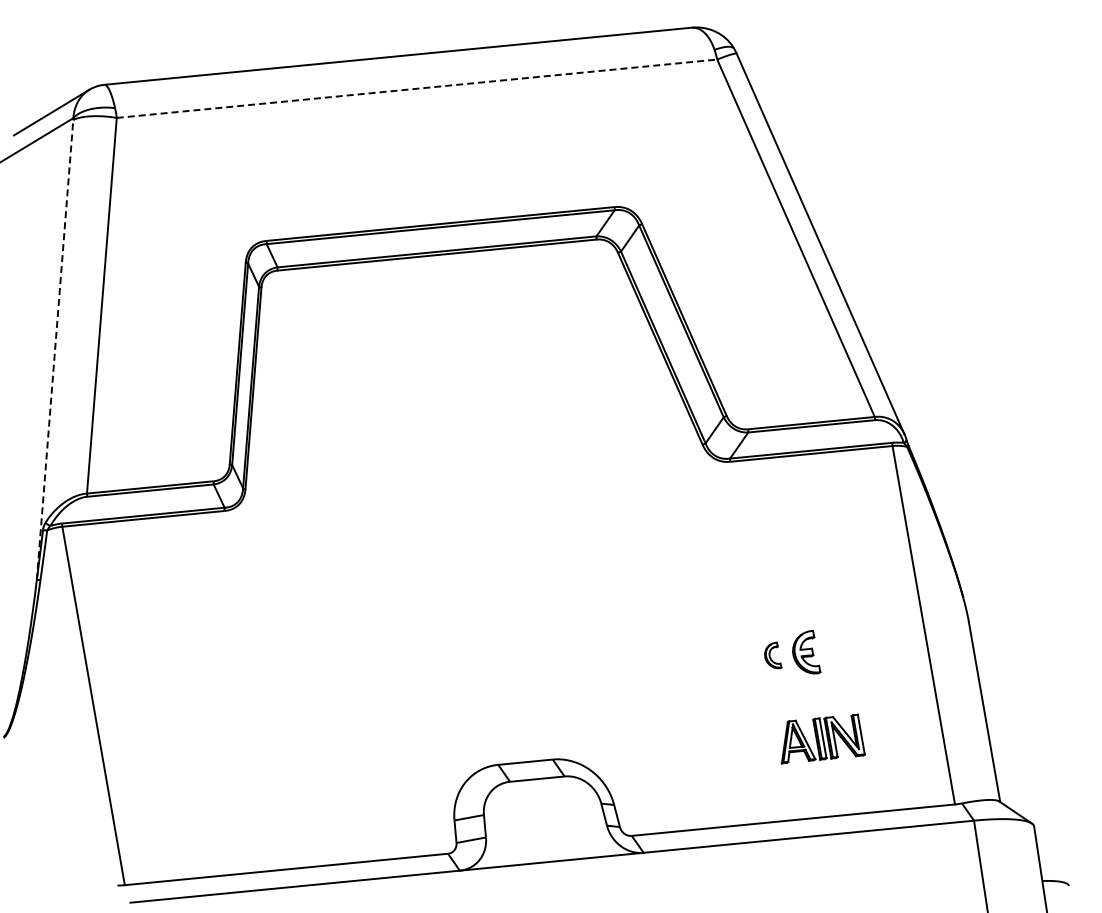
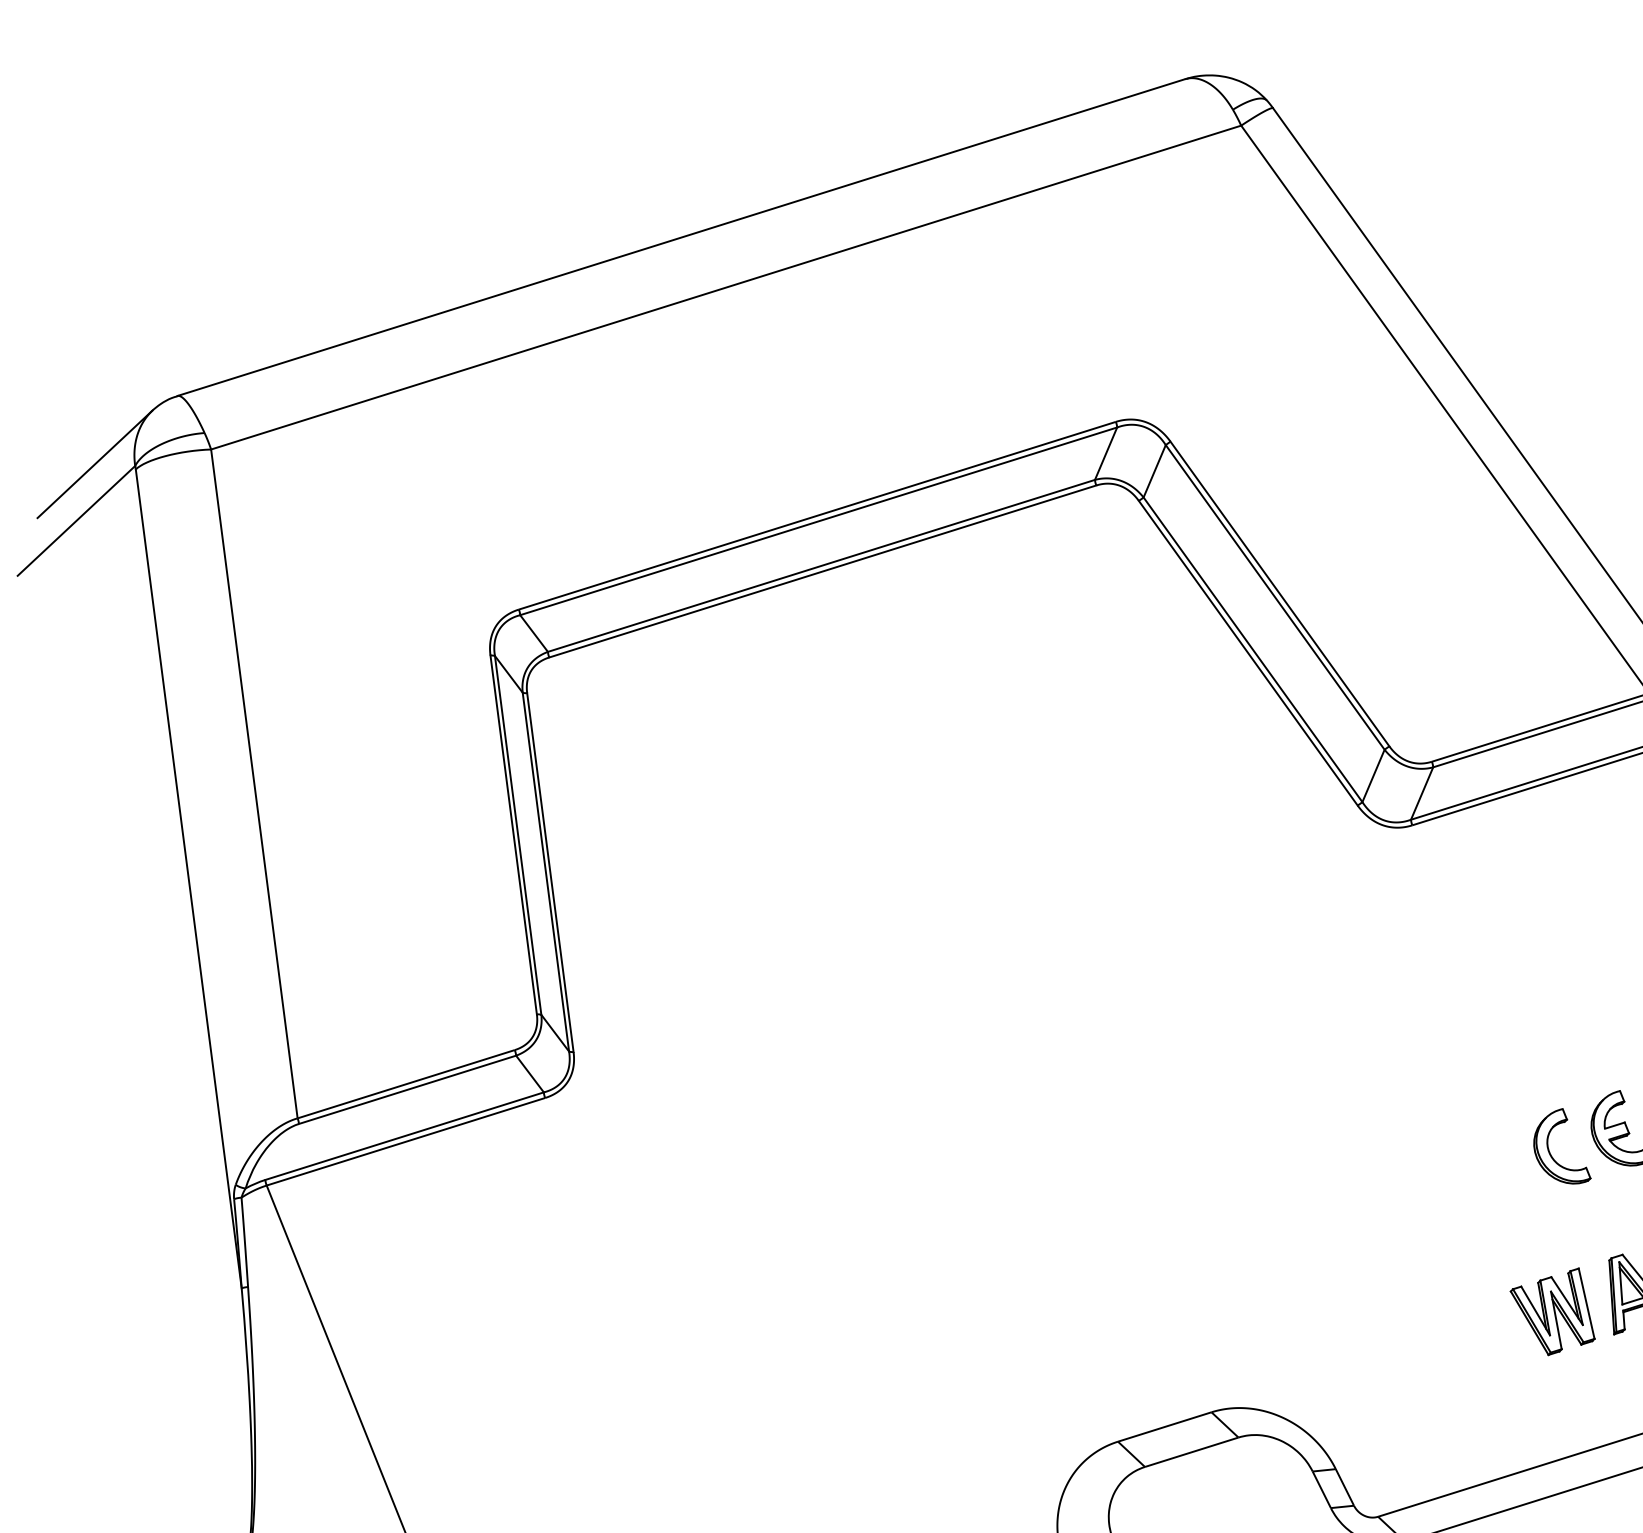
line: (417, 88) -> (726, 286), dashed -> solid
line: (55, 350) -> (189, 879), dashed -> solid
part: (772, 655) -> (1557, 1148), size x1.67
part: (750, 745) -> (1552, 1314), added

